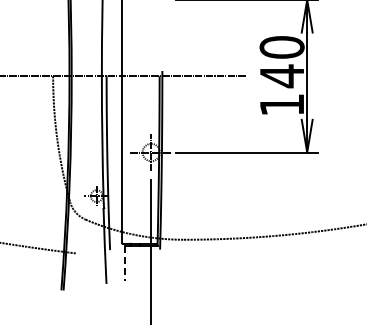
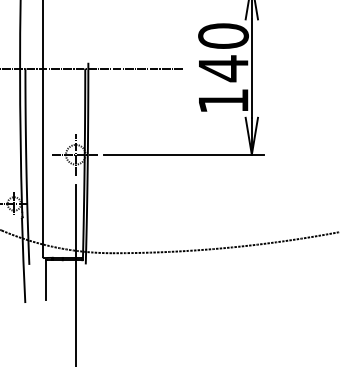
line: (124, 263) -> (45, 280), dashed -> solid

